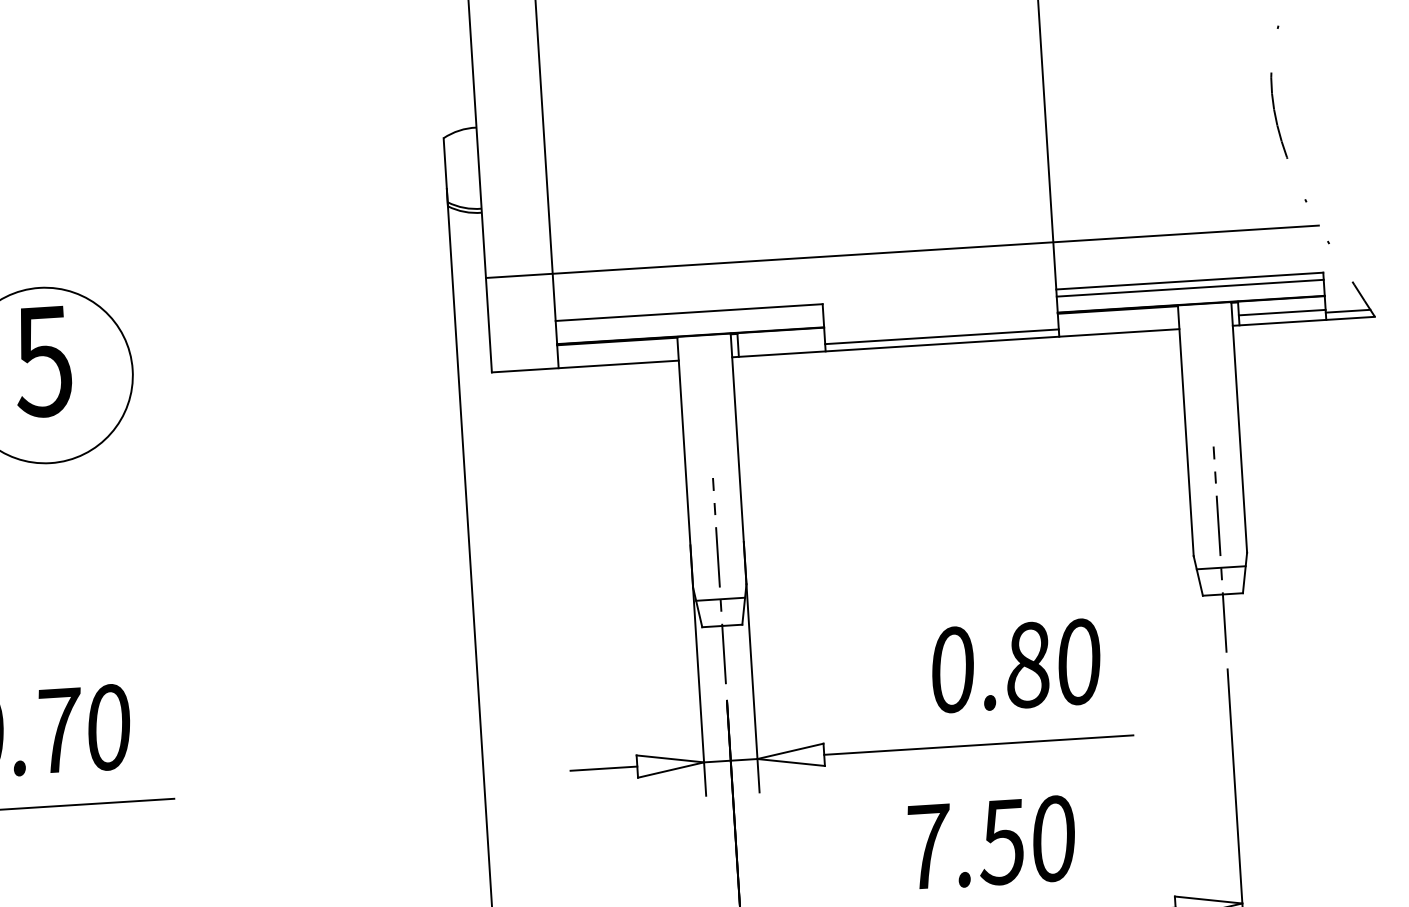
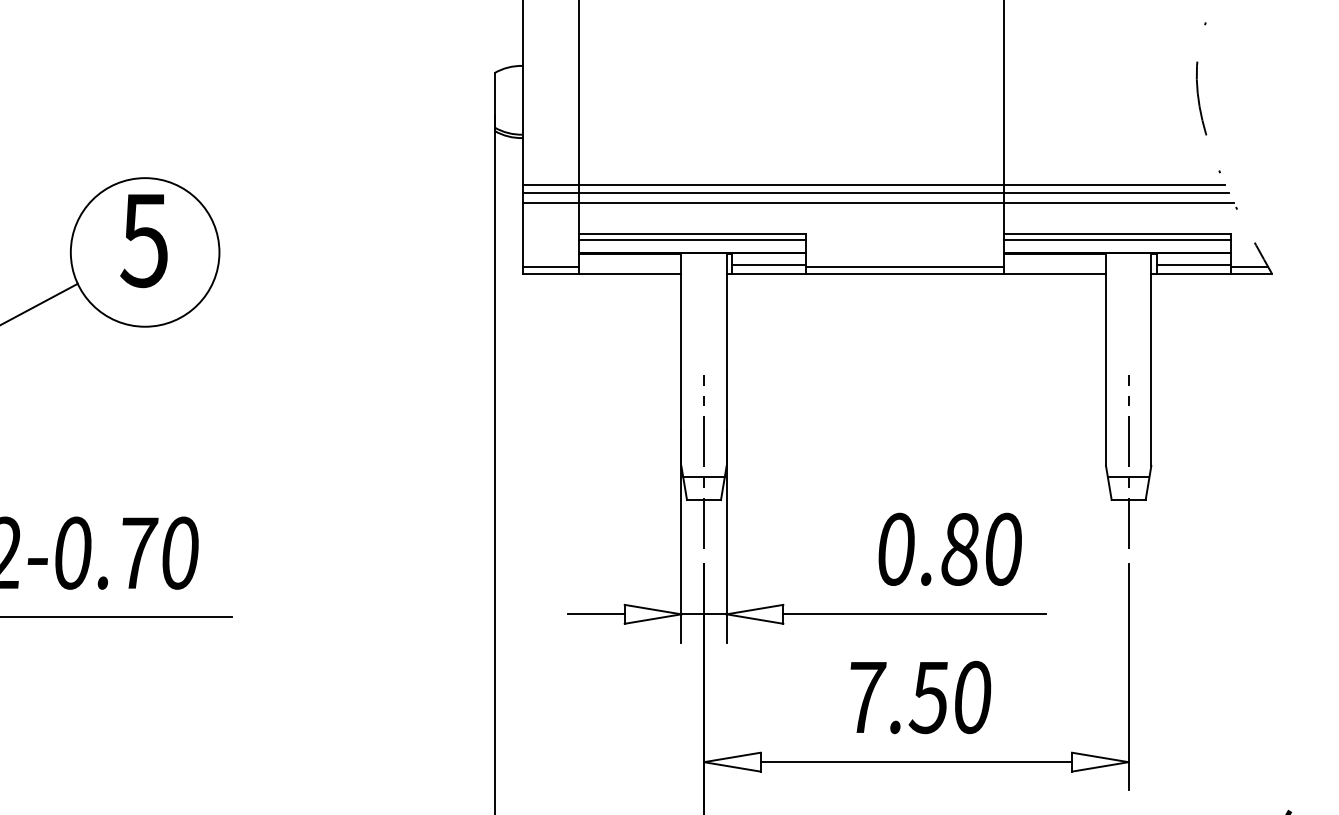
line: (898, 241) -> (873, 184), added
line: (905, 263) -> (878, 203), added
line: (689, 319) -> (692, 239), added
line: (780, 344) -> (768, 265), added
line: (524, 363) -> (550, 267), added

